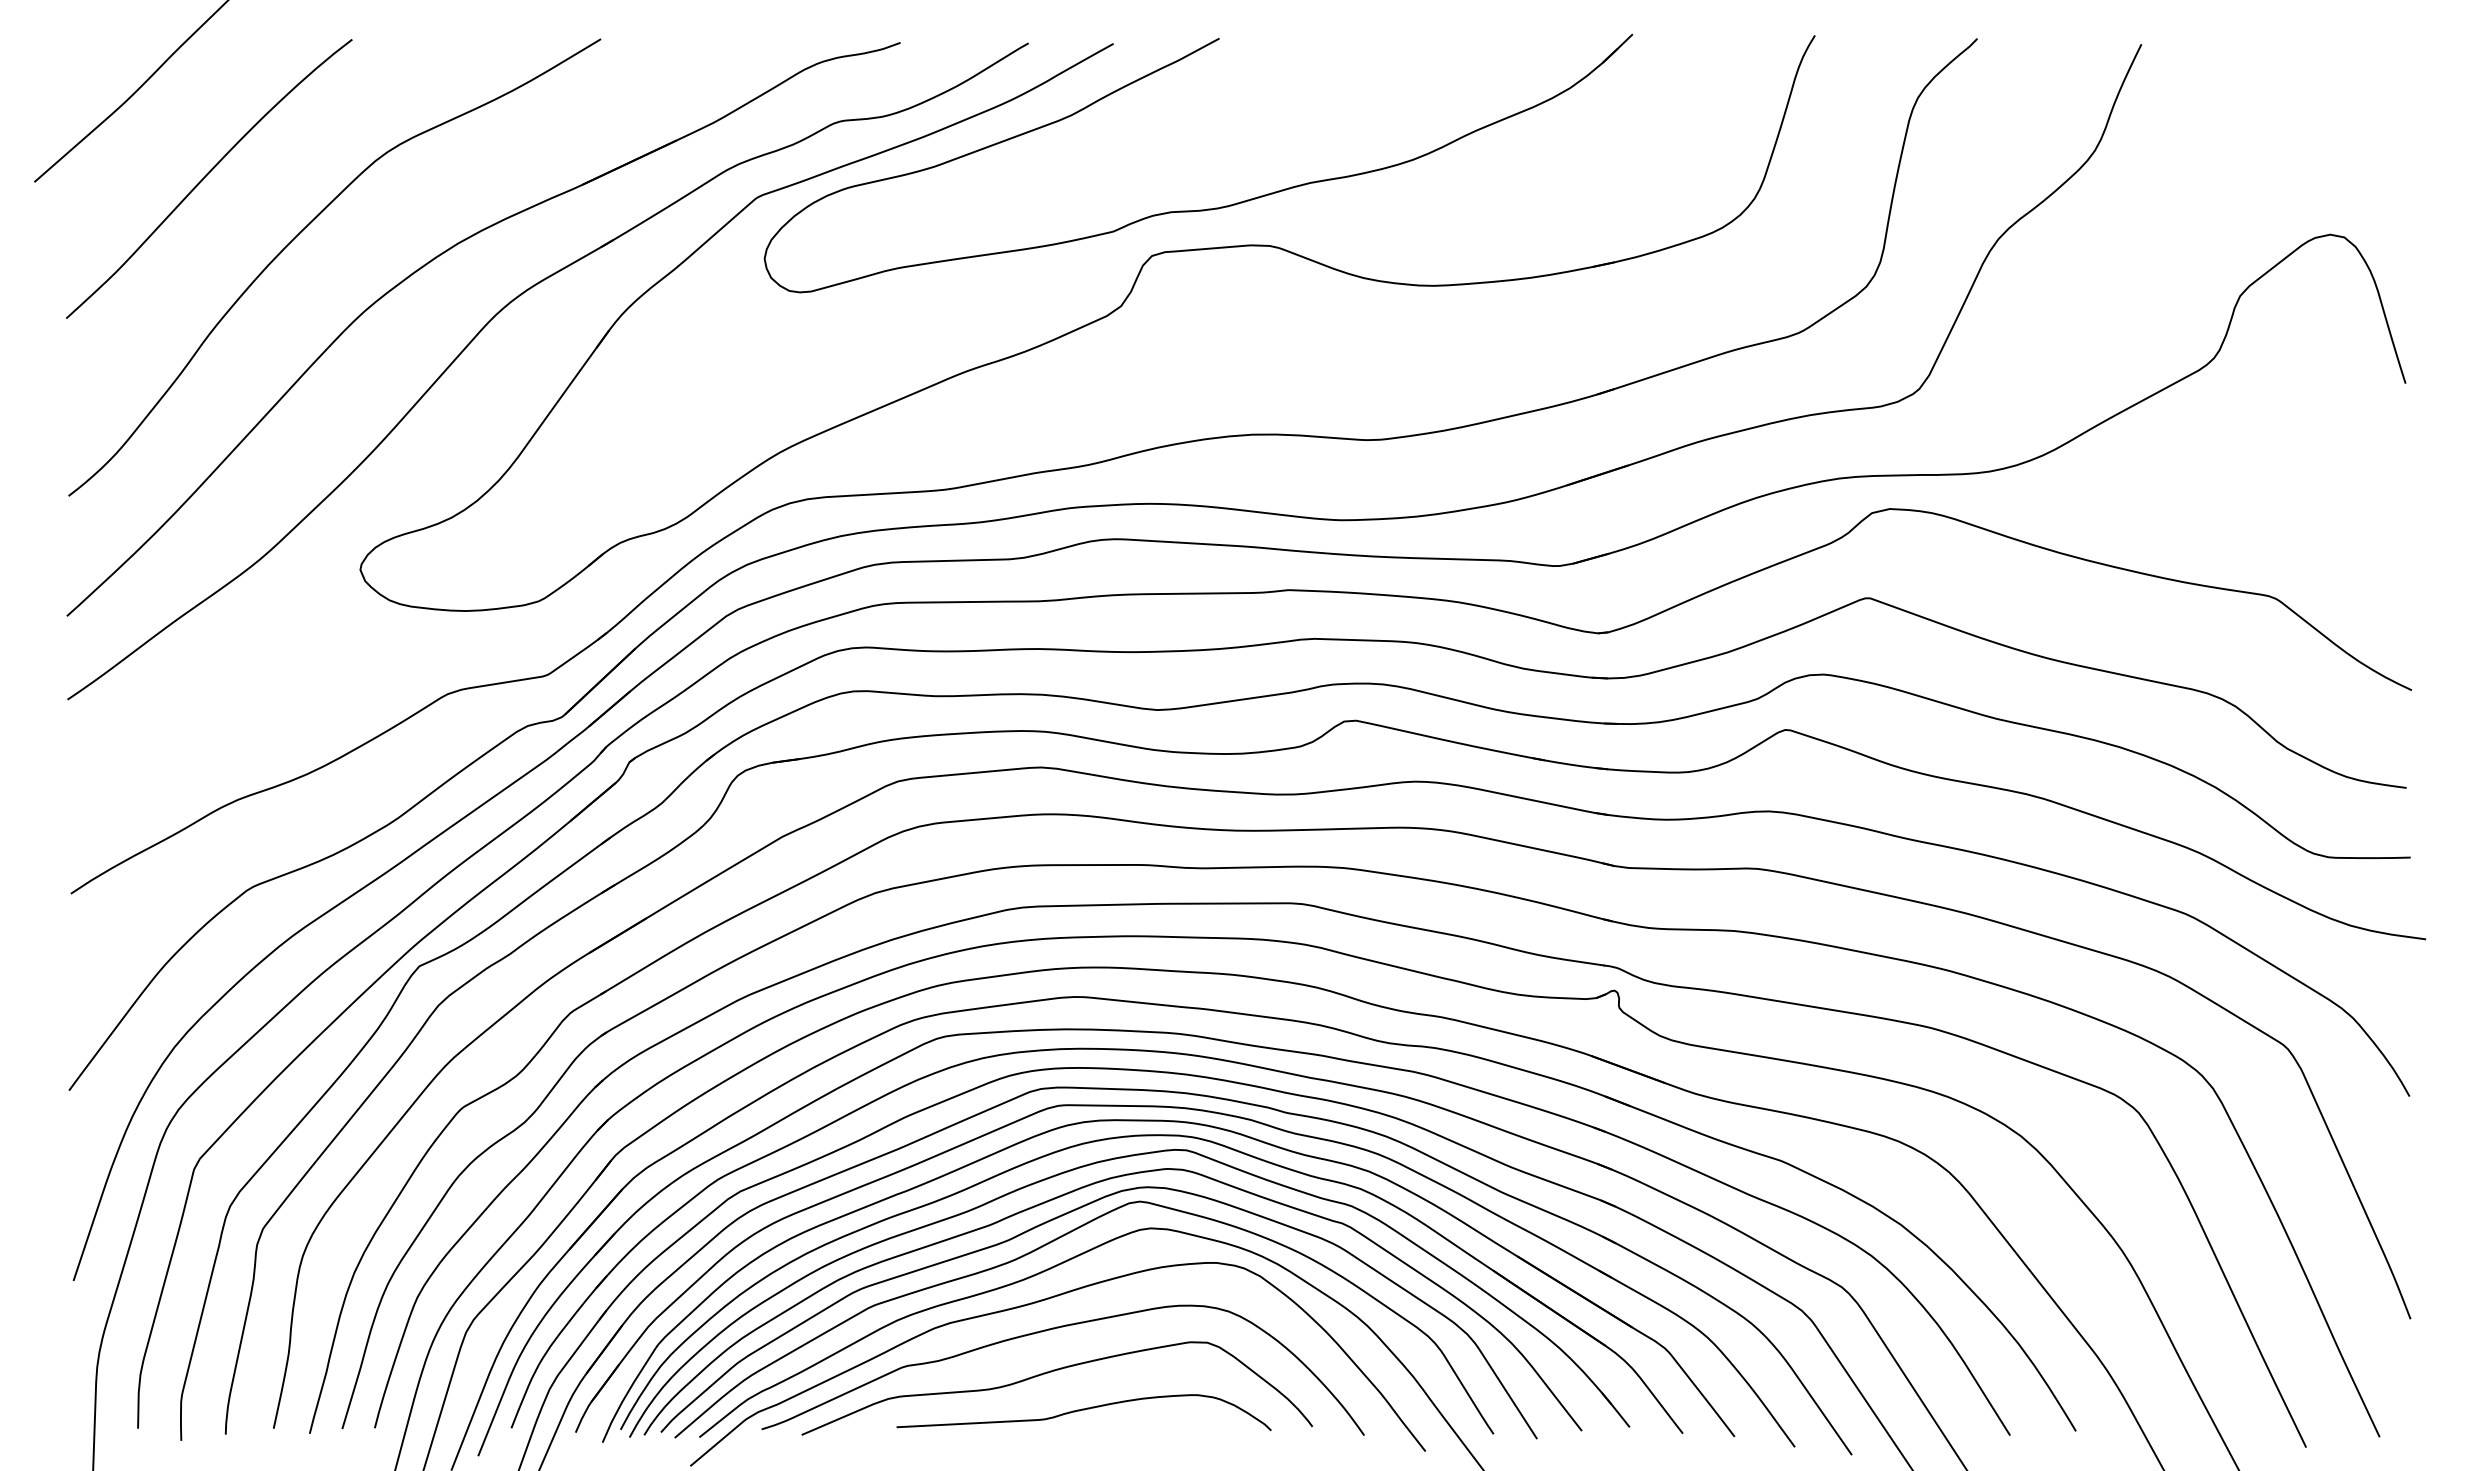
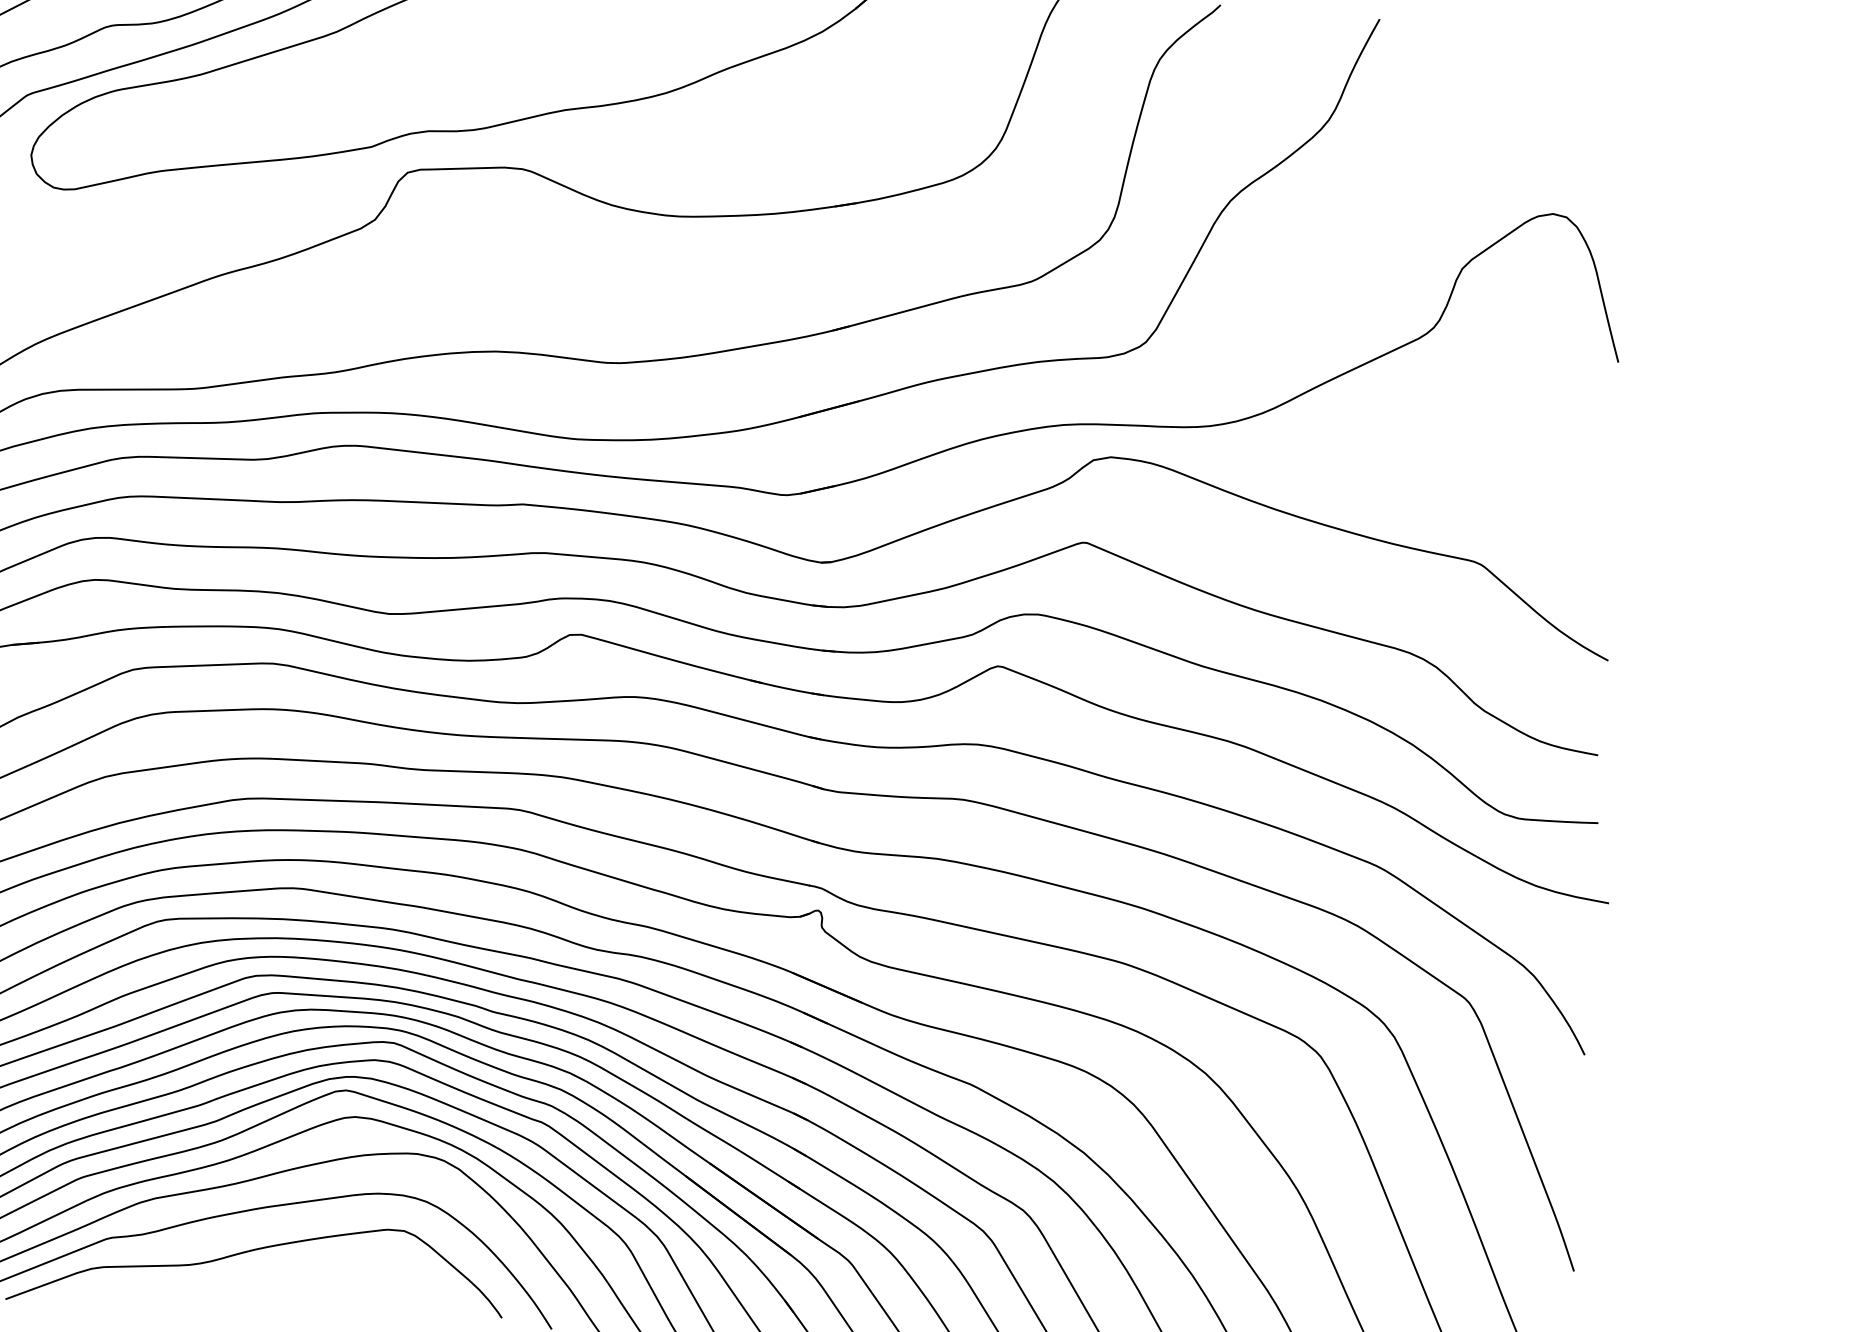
curve: (1083, 1410) -> (280, 1290), removed

